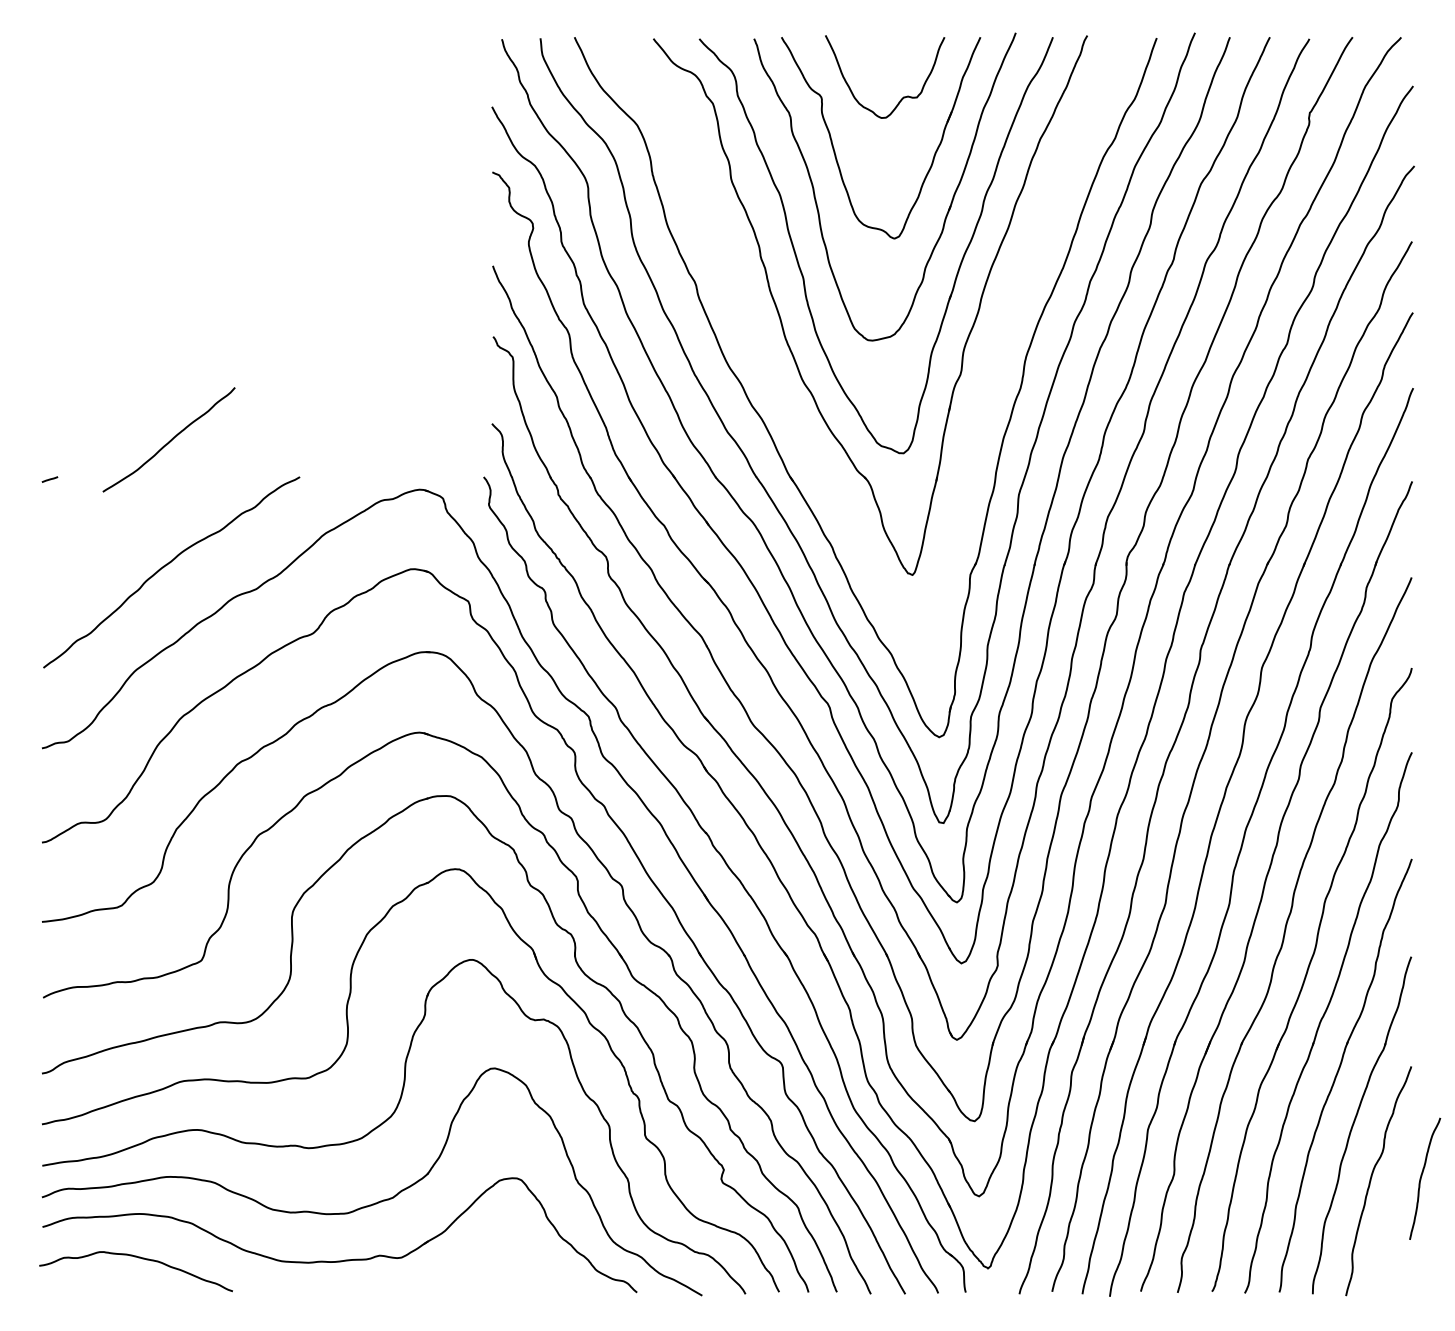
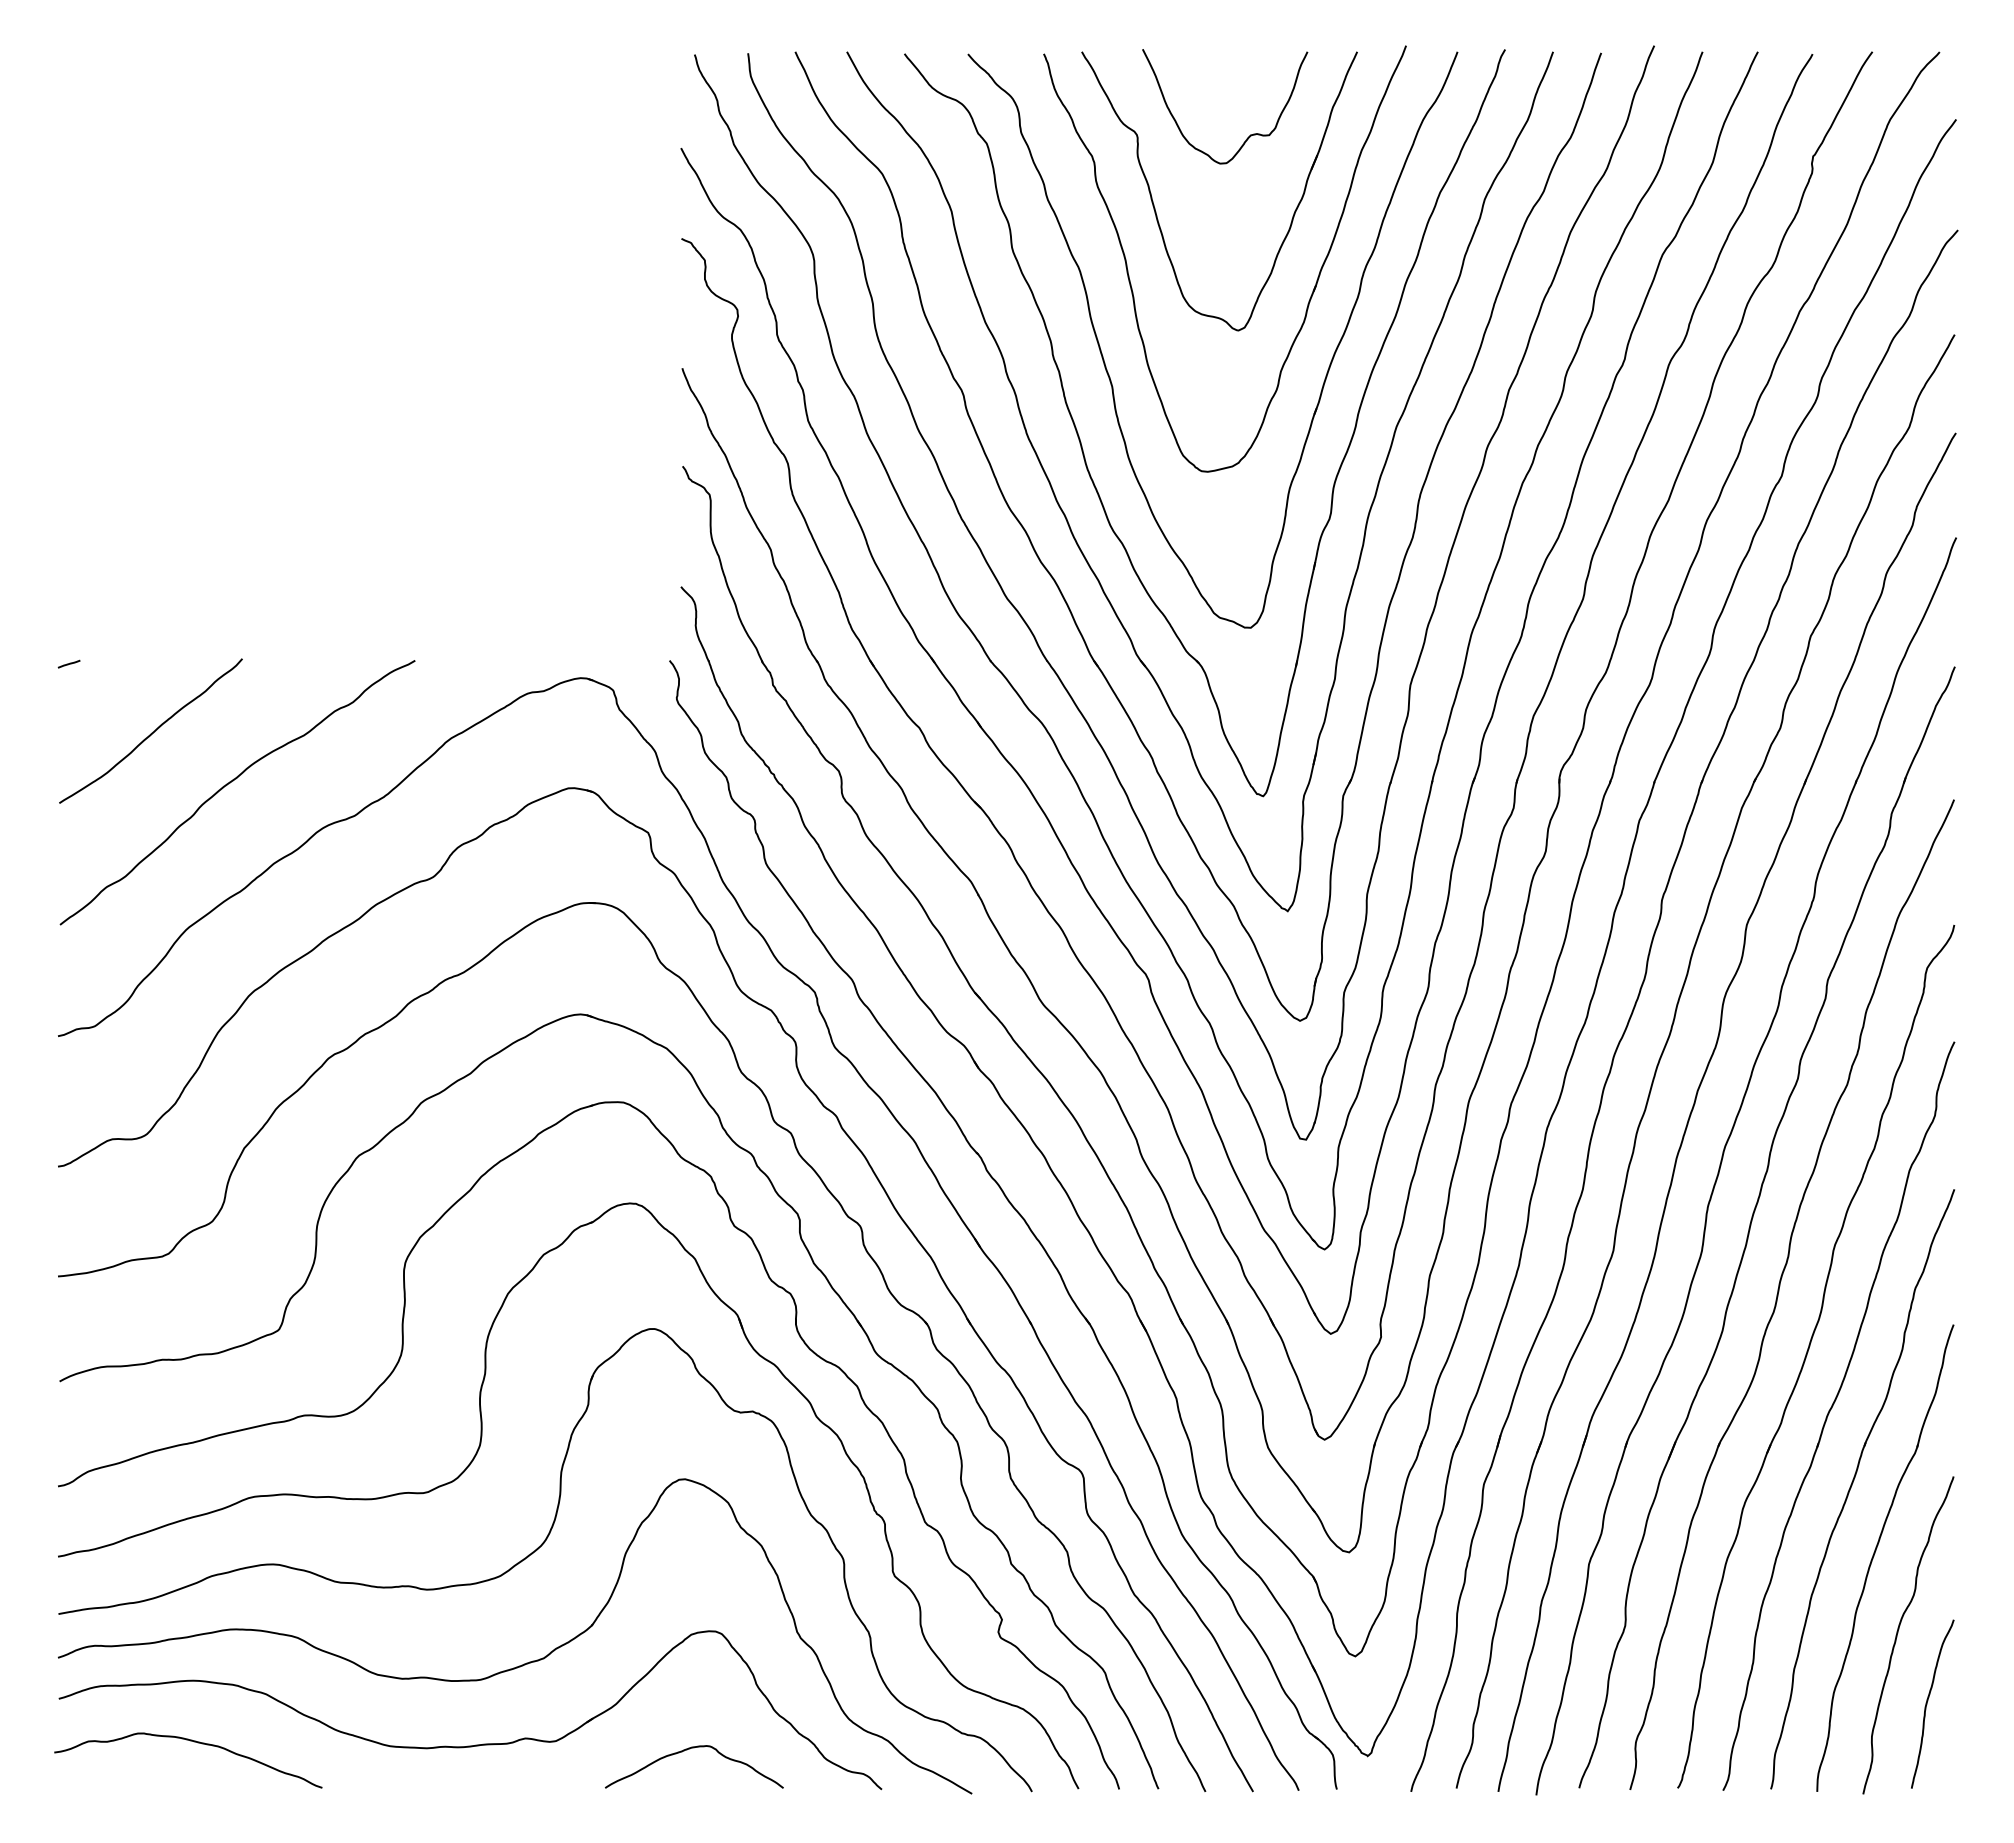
part: (778, 390) -> (1077, 541), added
curve: (169, 440) -> (151, 732), moved
curve: (1422, 1176) -> (1928, 1701), moved
curve: (496, 1264) -> (687, 1750), added

